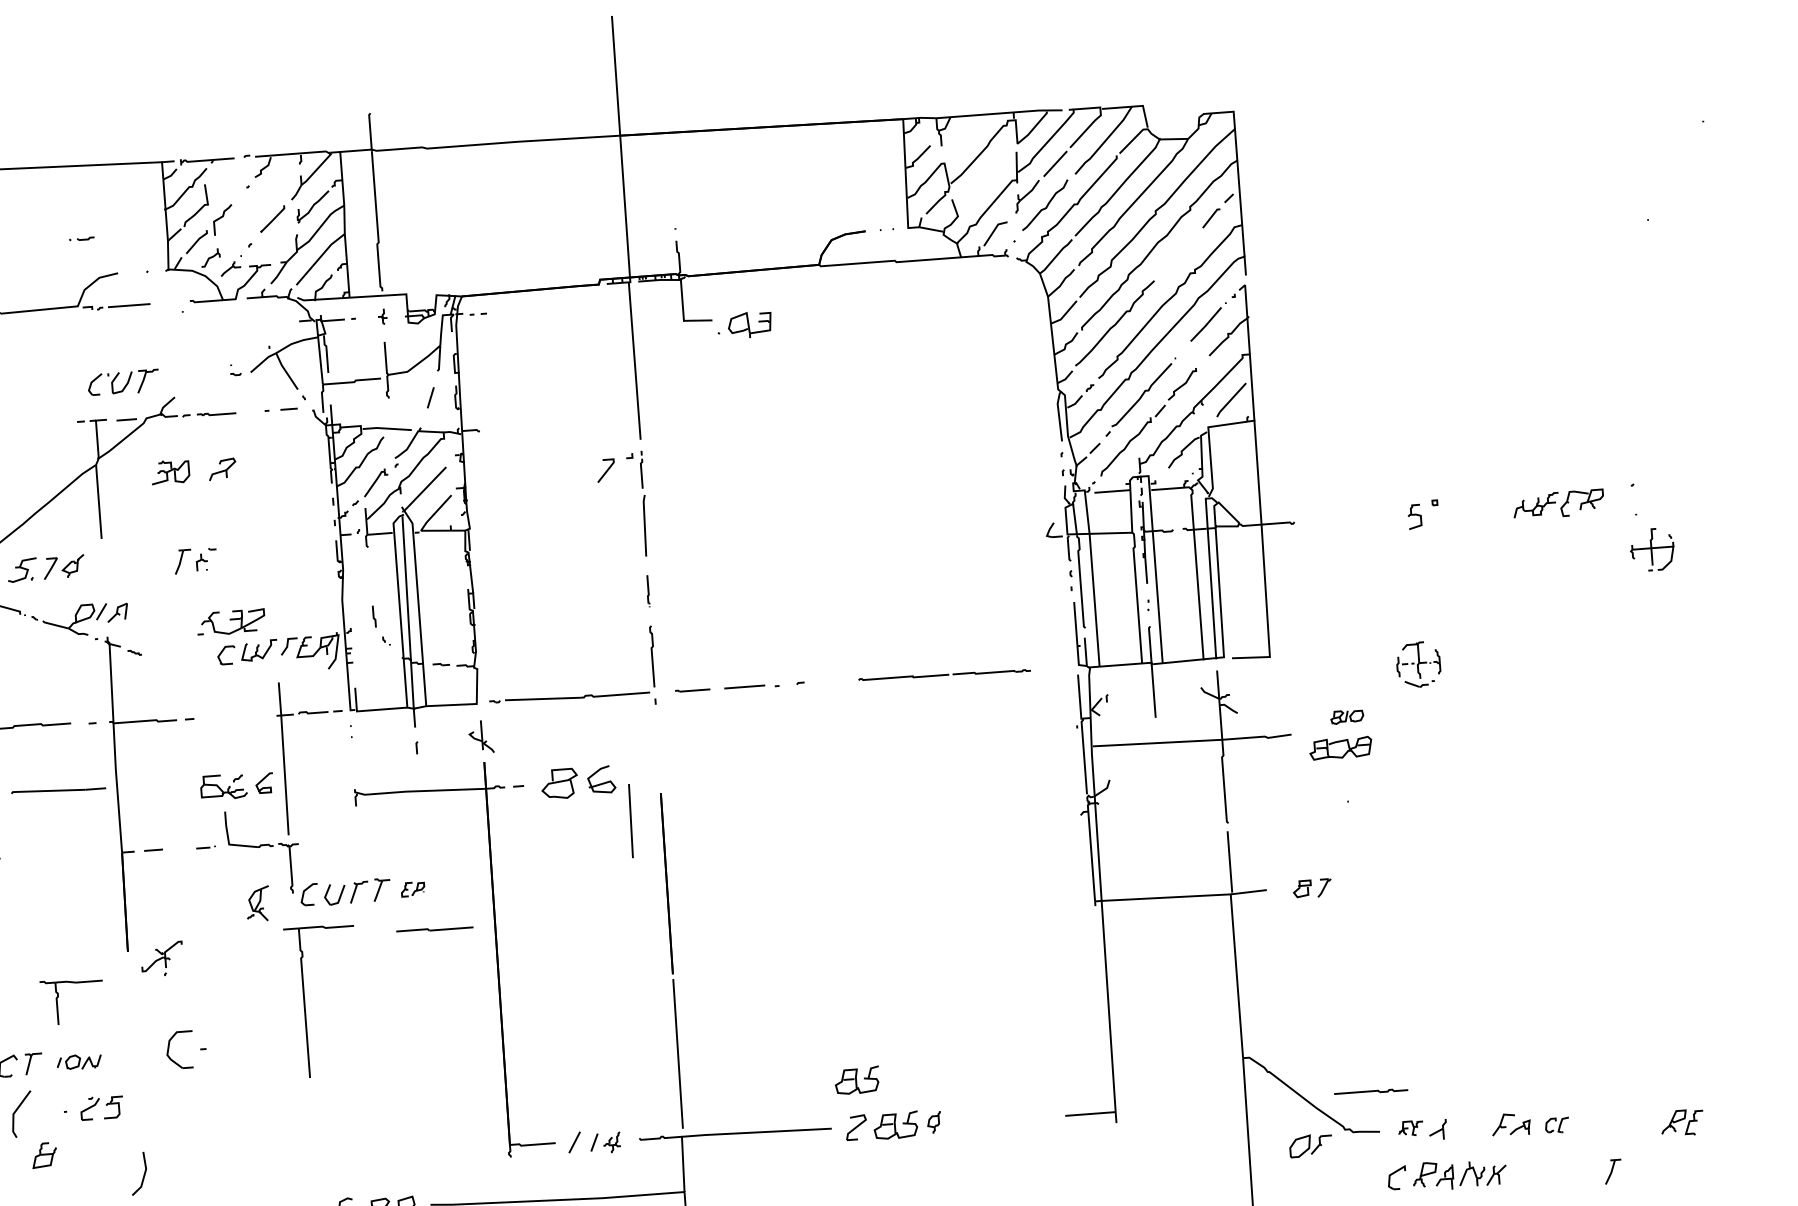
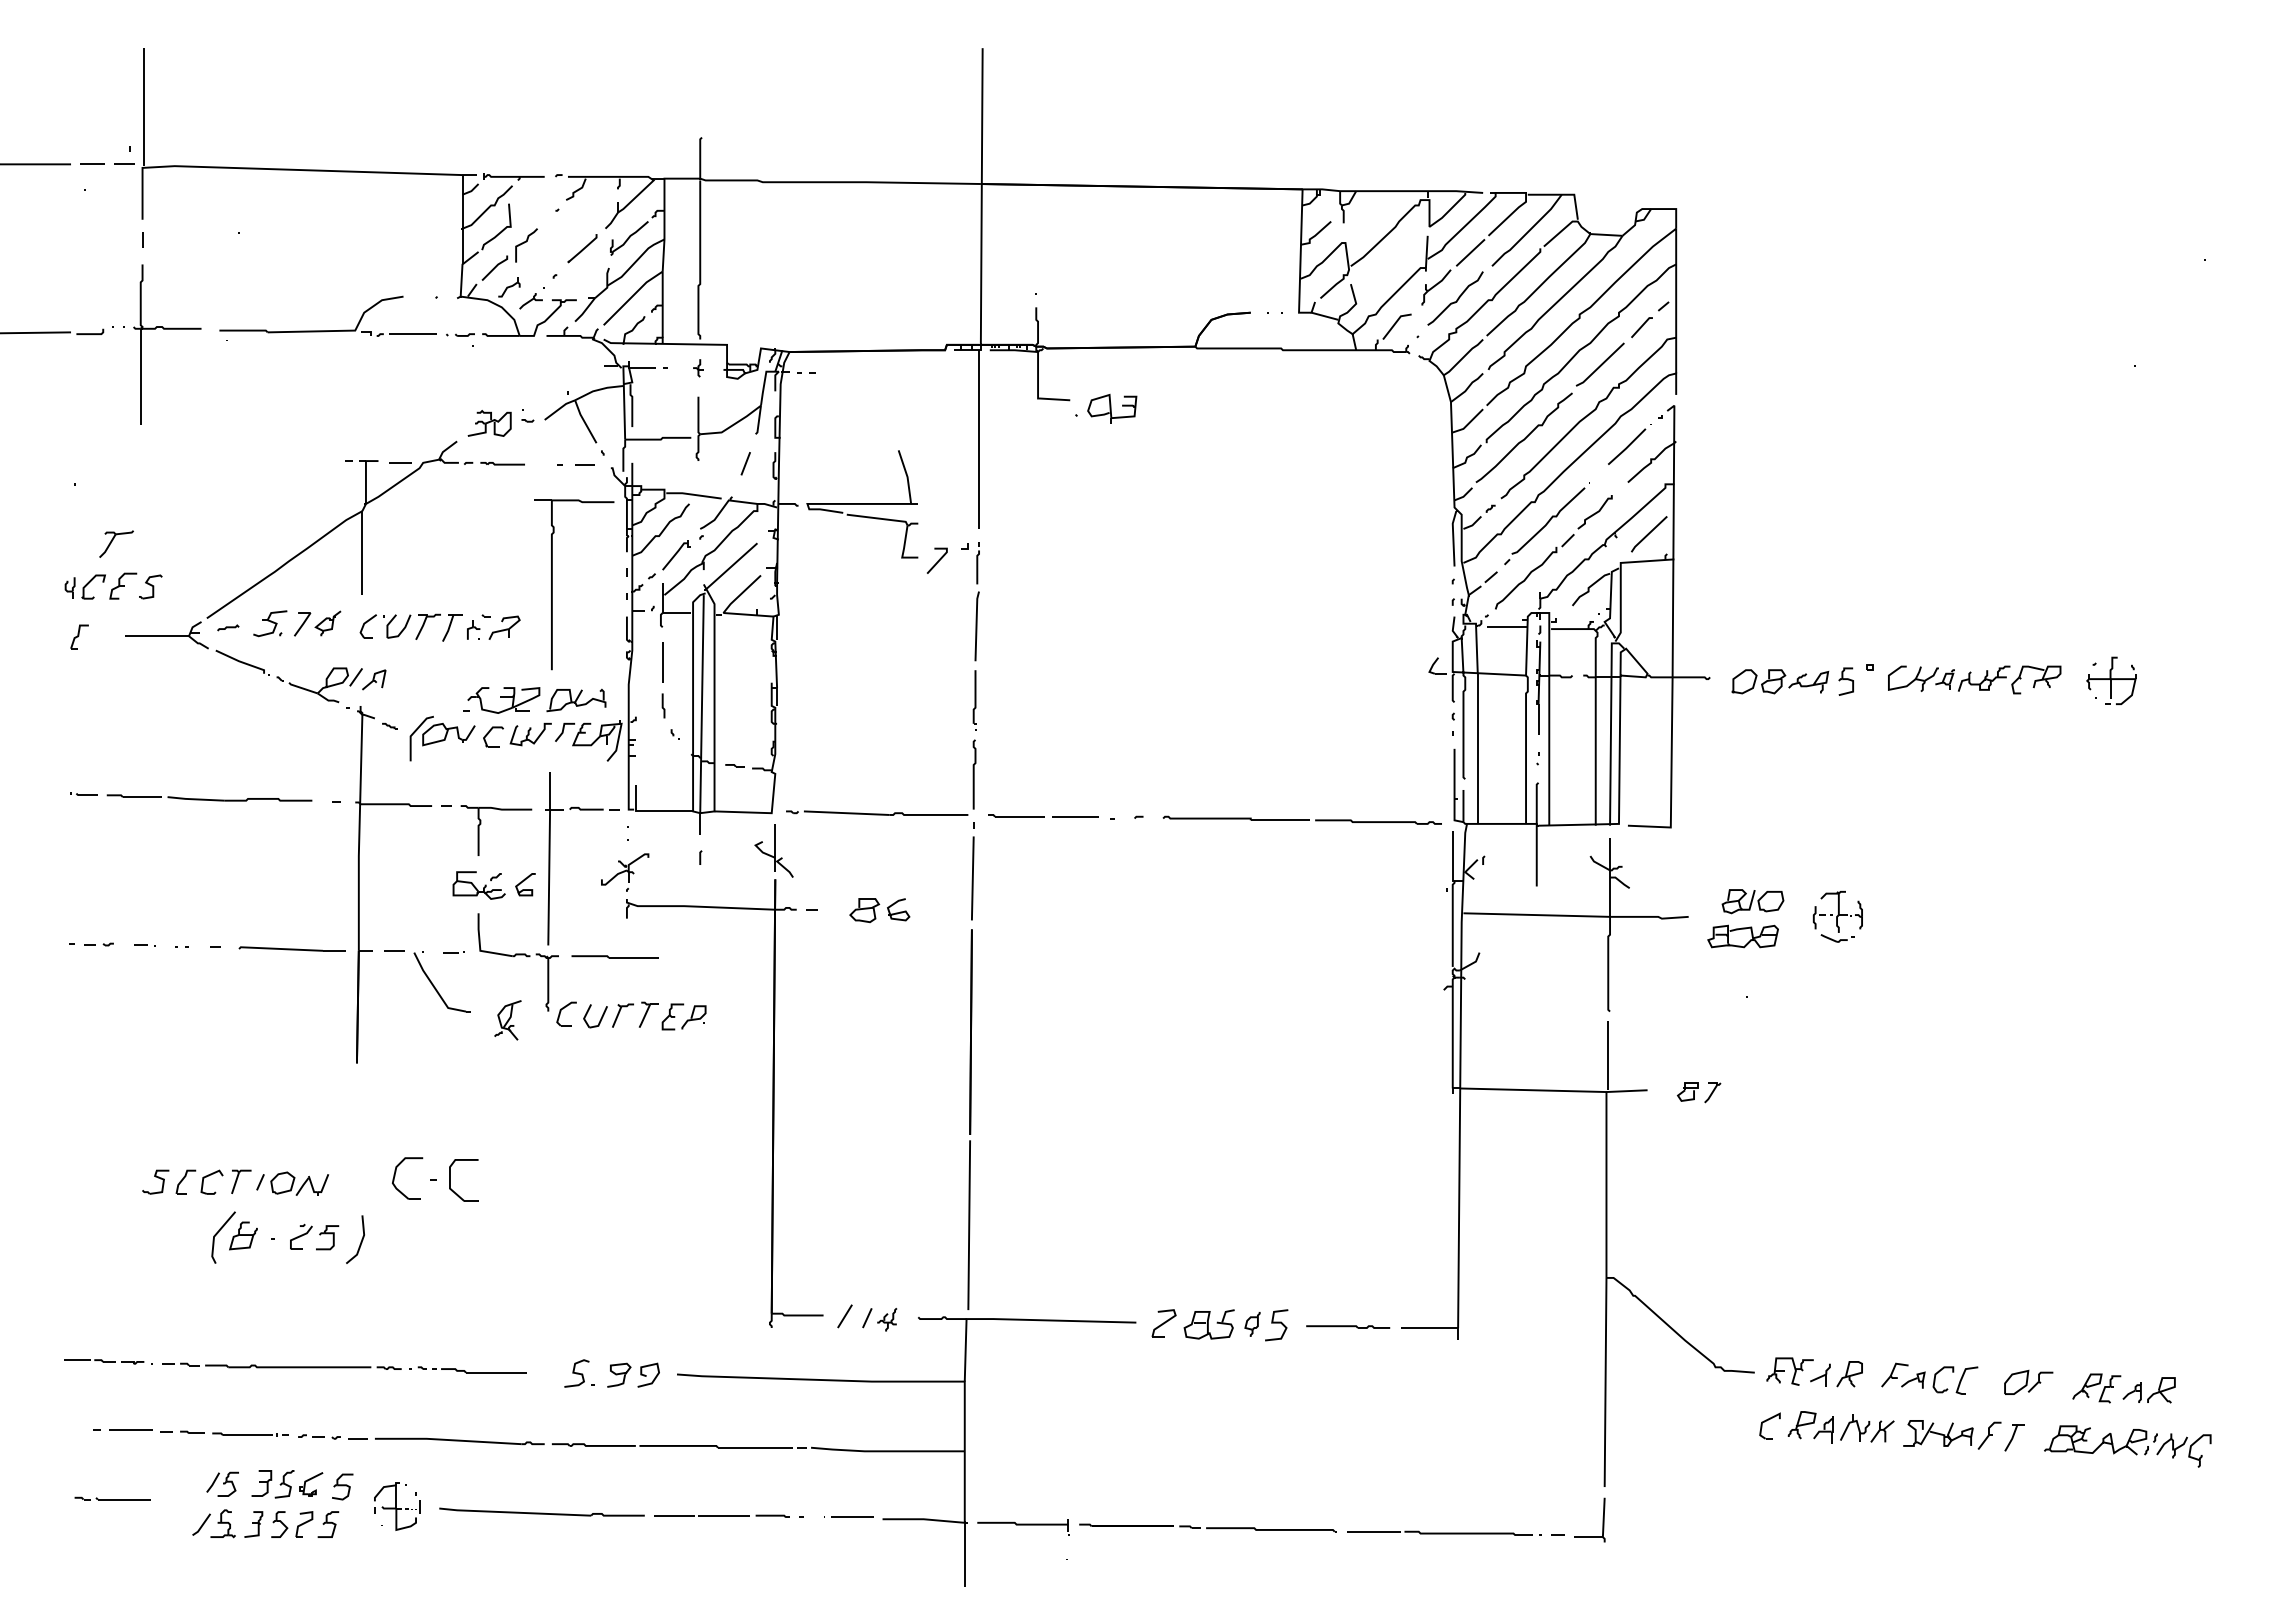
part: (81, 238) -> (460, 334), moved
line: (1177, 253) -> (1600, 364), added
part: (122, 382) -> (399, 626), moved
part: (536, 425) -> (862, 504), added
part: (222, 469) -> (504, 627), moved
part: (170, 472) -> (489, 423), moved
part: (1480, 509) -> (1921, 678), added
part: (1356, 521) -> (1780, 681), added
part: (1652, 549) -> (2111, 680), moved
line: (370, 578) -> (662, 662), added
part: (647, 591) -> (974, 700), size x1.67
part: (297, 617) -> (576, 700), added
part: (181, 659) -> (442, 738), added
part: (1418, 664) -> (1837, 916), moved
part: (943, 674) -> (1301, 819), size x1.43
part: (692, 689) -> (1016, 815), size x1.43
part: (1346, 716) -> (1752, 901), size x1.67
part: (480, 736) -> (773, 850), size x1.43
part: (578, 782) -> (879, 910), size x0.71
part: (57, 789) -> (291, 948), moved
line: (630, 821) -> (972, 878), moved
part: (191, 878) -> (434, 985), added
part: (412, 888) -> (683, 1016), size x1.67
line: (434, 929) -> (614, 957), moved
part: (162, 959) -> (625, 872), moved
part: (59, 997) -> (481, 824), moved
part: (304, 1002) -> (552, 584), moved
part: (218, 1048) -> (450, 1180), added
part: (79, 1062) -> (292, 1183), size x1.43
part: (856, 1080) -> (1168, 1270), removed
line: (1371, 1091) -> (1348, 1326), moved
curve: (955, 1120) -> (1276, 1323), added
part: (1728, 1121) -> (2148, 1390), added
part: (1557, 1125) -> (1955, 1380), size x1.67
part: (1463, 1127) -> (1849, 1374), added
part: (1410, 1128) -> (1789, 1371), size x1.67
part: (1310, 1144) -> (2028, 1381), moved
part: (44, 1154) -> (243, 1235), moved
part: (1713, 1172) -> (2127, 1446), added
part: (1558, 1173) -> (1952, 1434), added
line: (143, 1175) -> (360, 1241), moved

